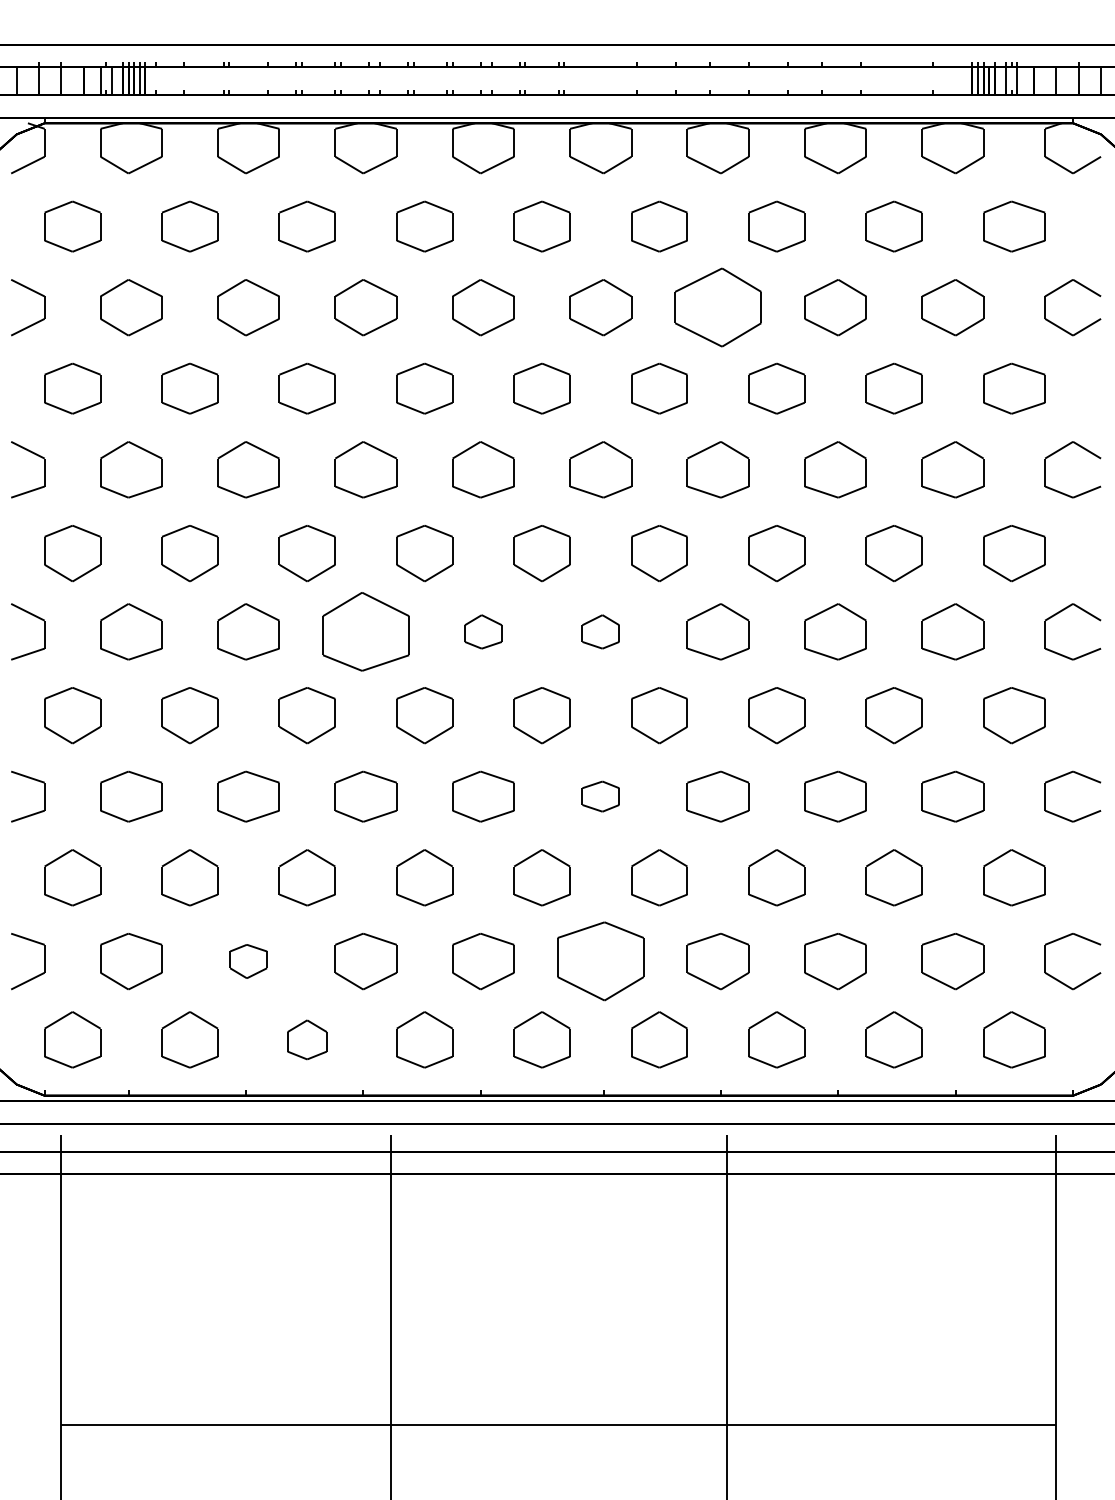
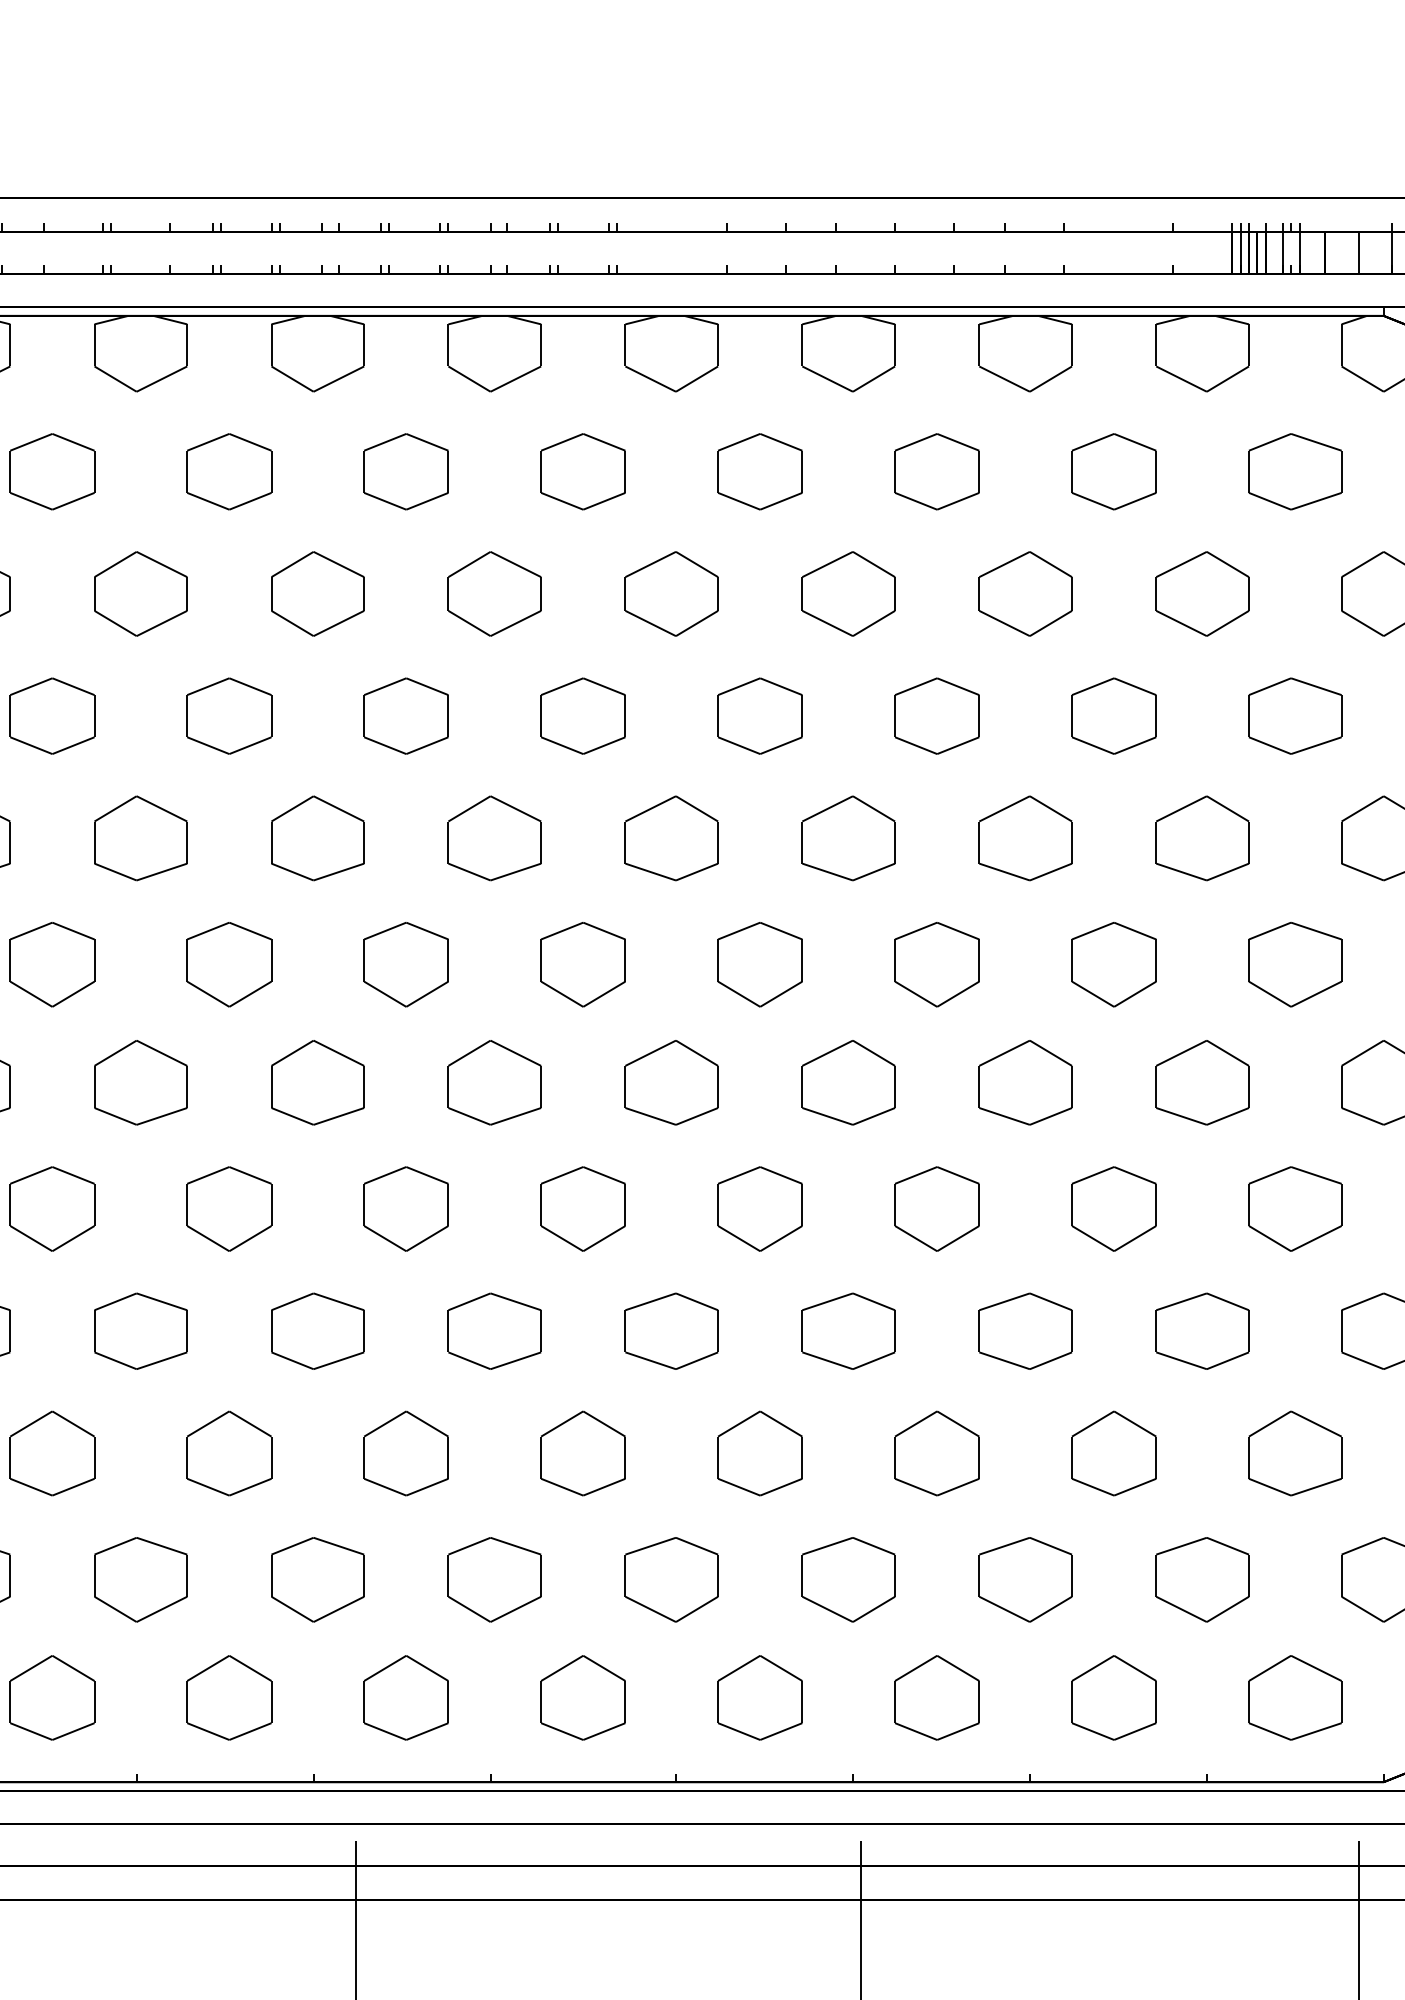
part: (717, 307) -> (847, 593), size x0.71
part: (365, 631) -> (316, 1082), size x0.71
part: (483, 631) -> (494, 1082), size x1.67
part: (600, 631) -> (671, 1082), size x1.67
part: (600, 796) -> (671, 1330), size x1.67
part: (248, 961) -> (140, 1579), size x1.67
part: (600, 961) -> (671, 1579), size x0.71
part: (306, 1039) -> (228, 1697), size x1.43

